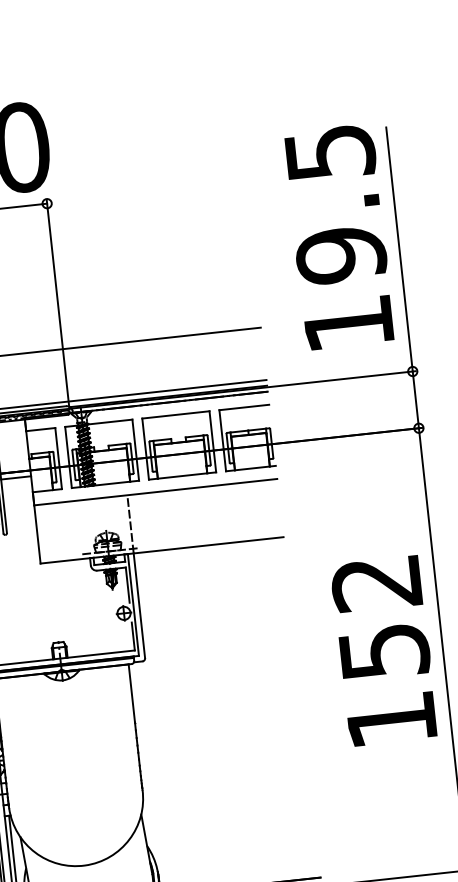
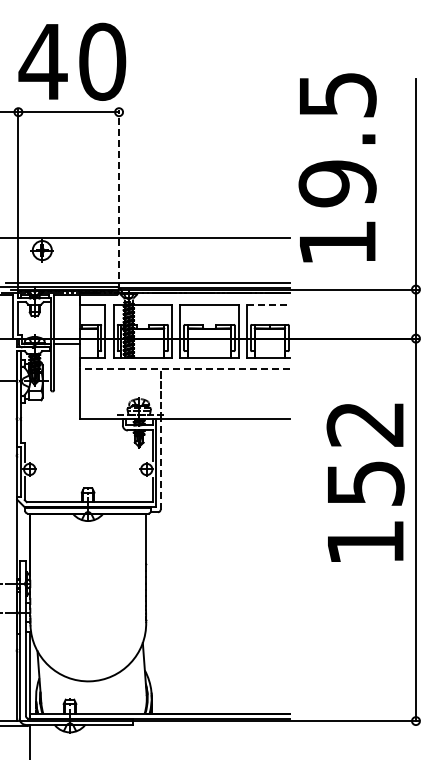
text: (339, 236) -> (337, 167), moved
line: (58, 304) -> (119, 199), solid -> dashed
line: (244, 407) -> (268, 304), solid -> dashed
line: (154, 491) -> (184, 368), solid -> dashed
line: (139, 604) -> (160, 463), solid -> dashed
text: (384, 650) -> (365, 482), moved

